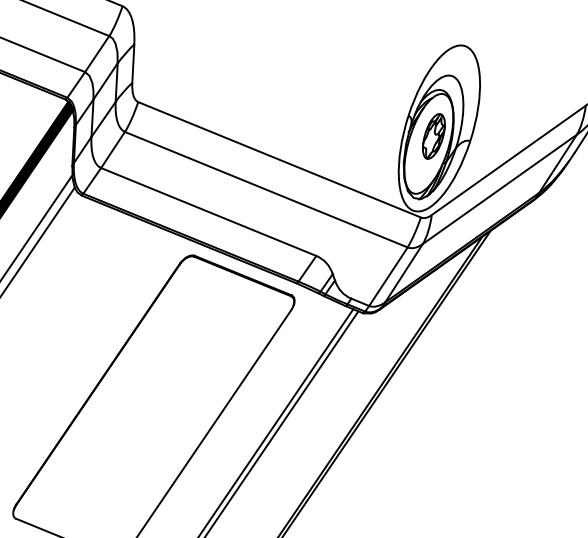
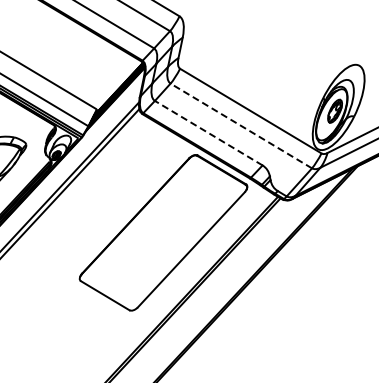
line: (264, 189) -> (240, 125), solid -> dashed
line: (208, 212) -> (208, 133), solid -> dashed

